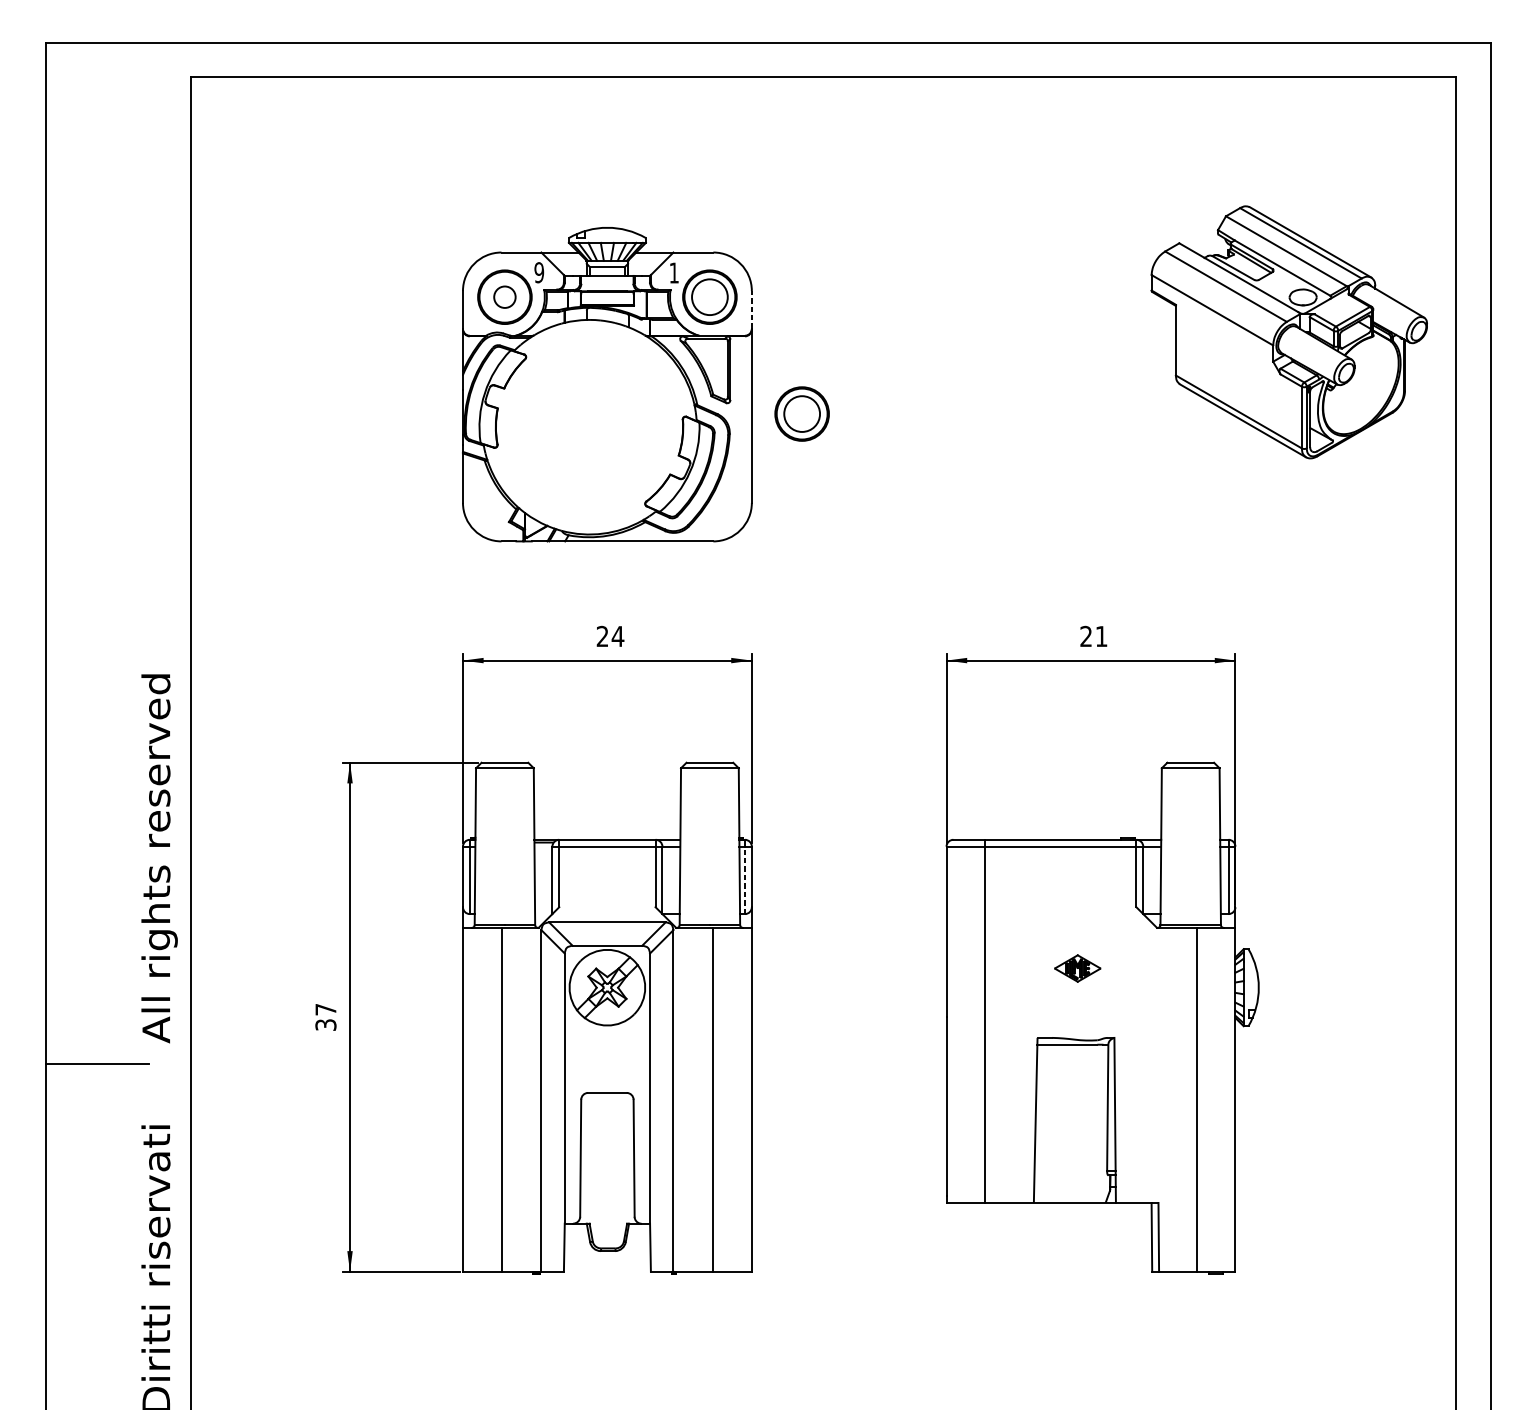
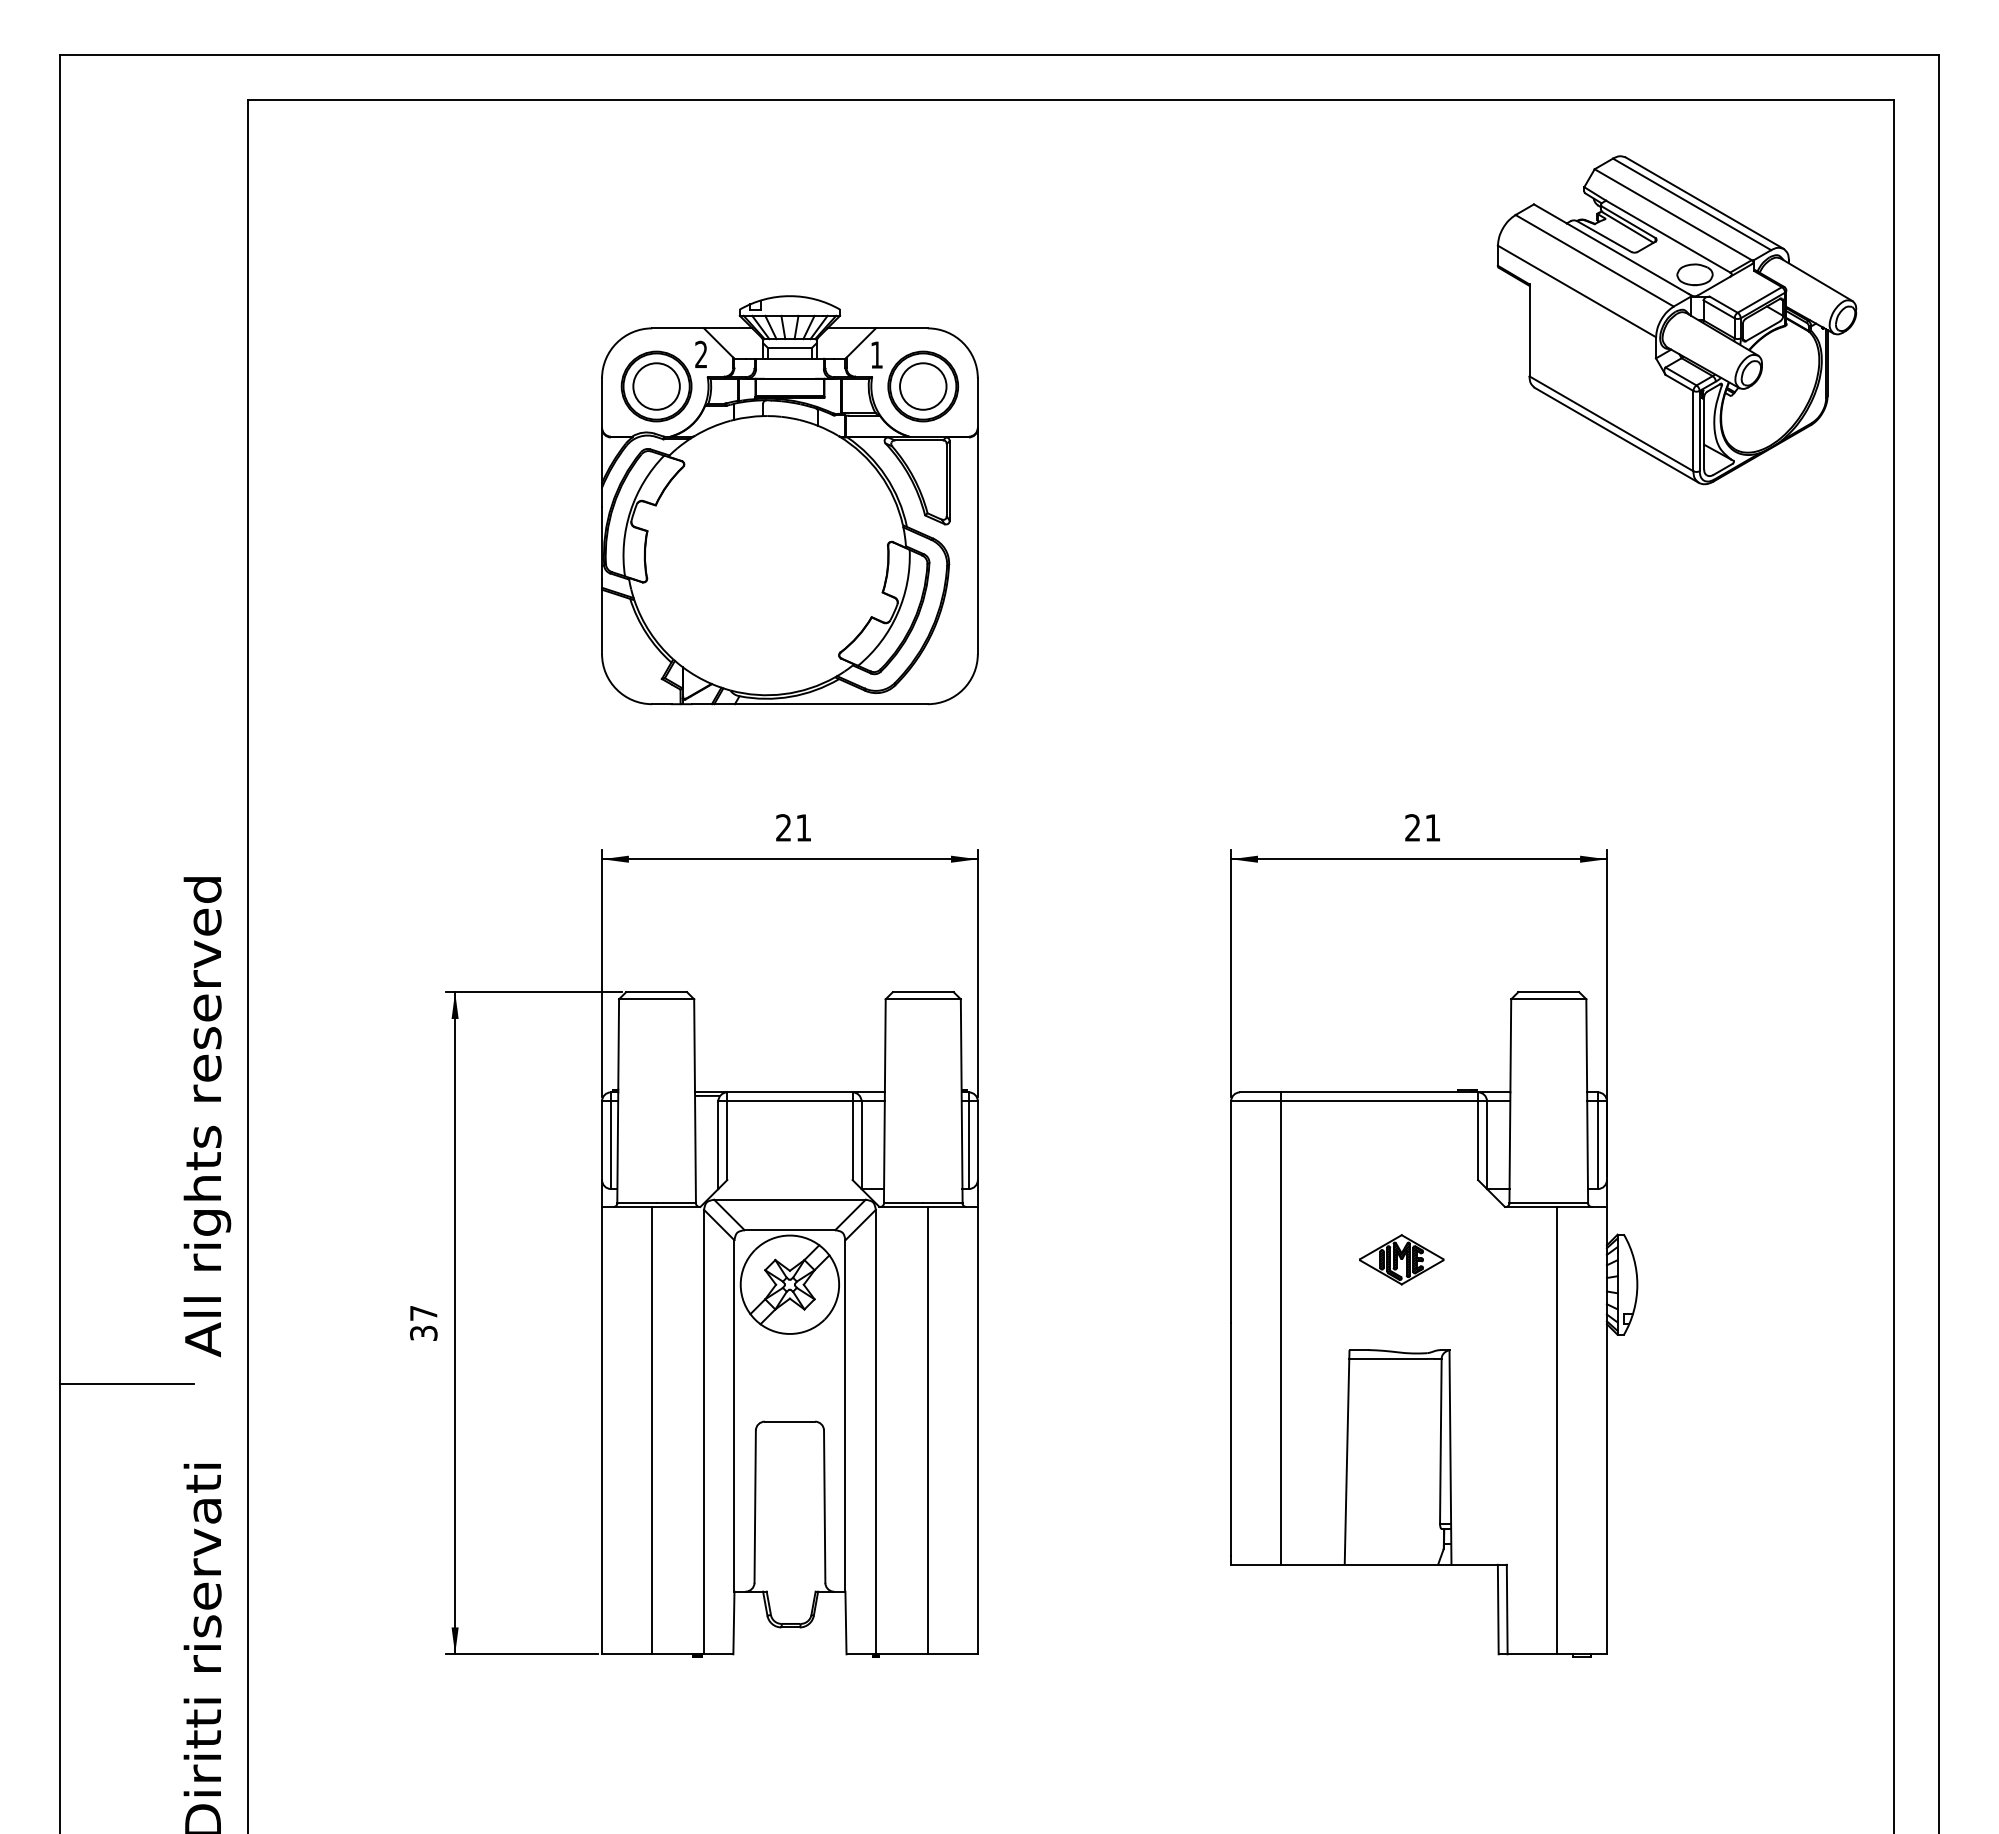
text: (539, 272) -> (701, 354), 9 -> 2
circle: (504, 297) -> (656, 386), size x1.67
line: (751, 310) -> (977, 403), dashed -> solid
part: (1288, 332) -> (1676, 320), moved
part: (802, 414) -> (1043, 538), removed
text: (617, 636) -> (803, 827), 24 -> 21
line: (744, 880) -> (968, 1145), dashed -> solid
part: (1077, 968) -> (1401, 1259), size x1.43

